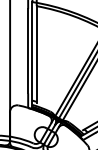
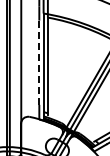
line: (28, 51) -> (39, 62), solid -> dashed

